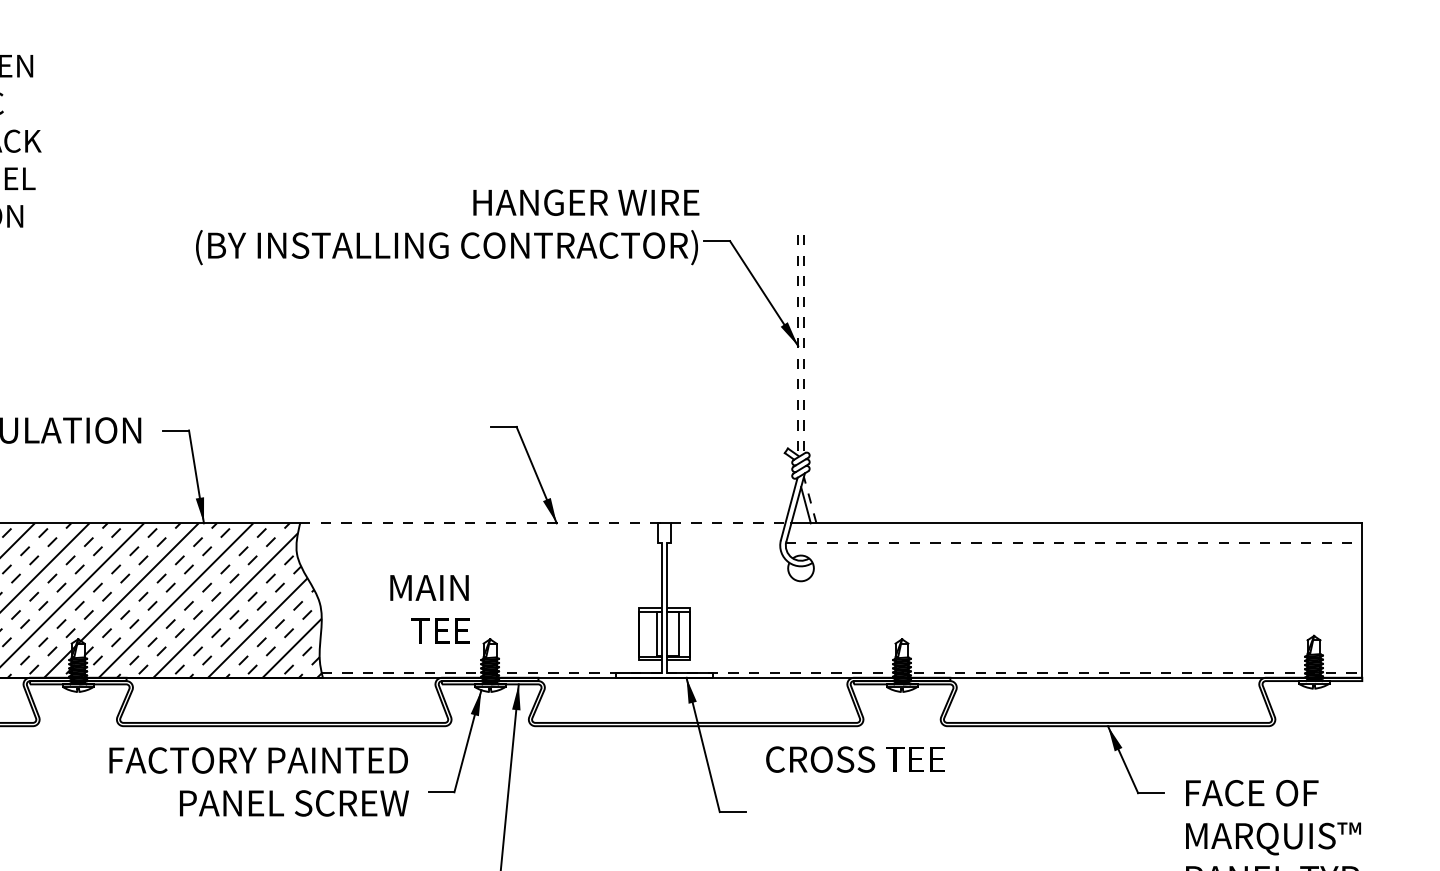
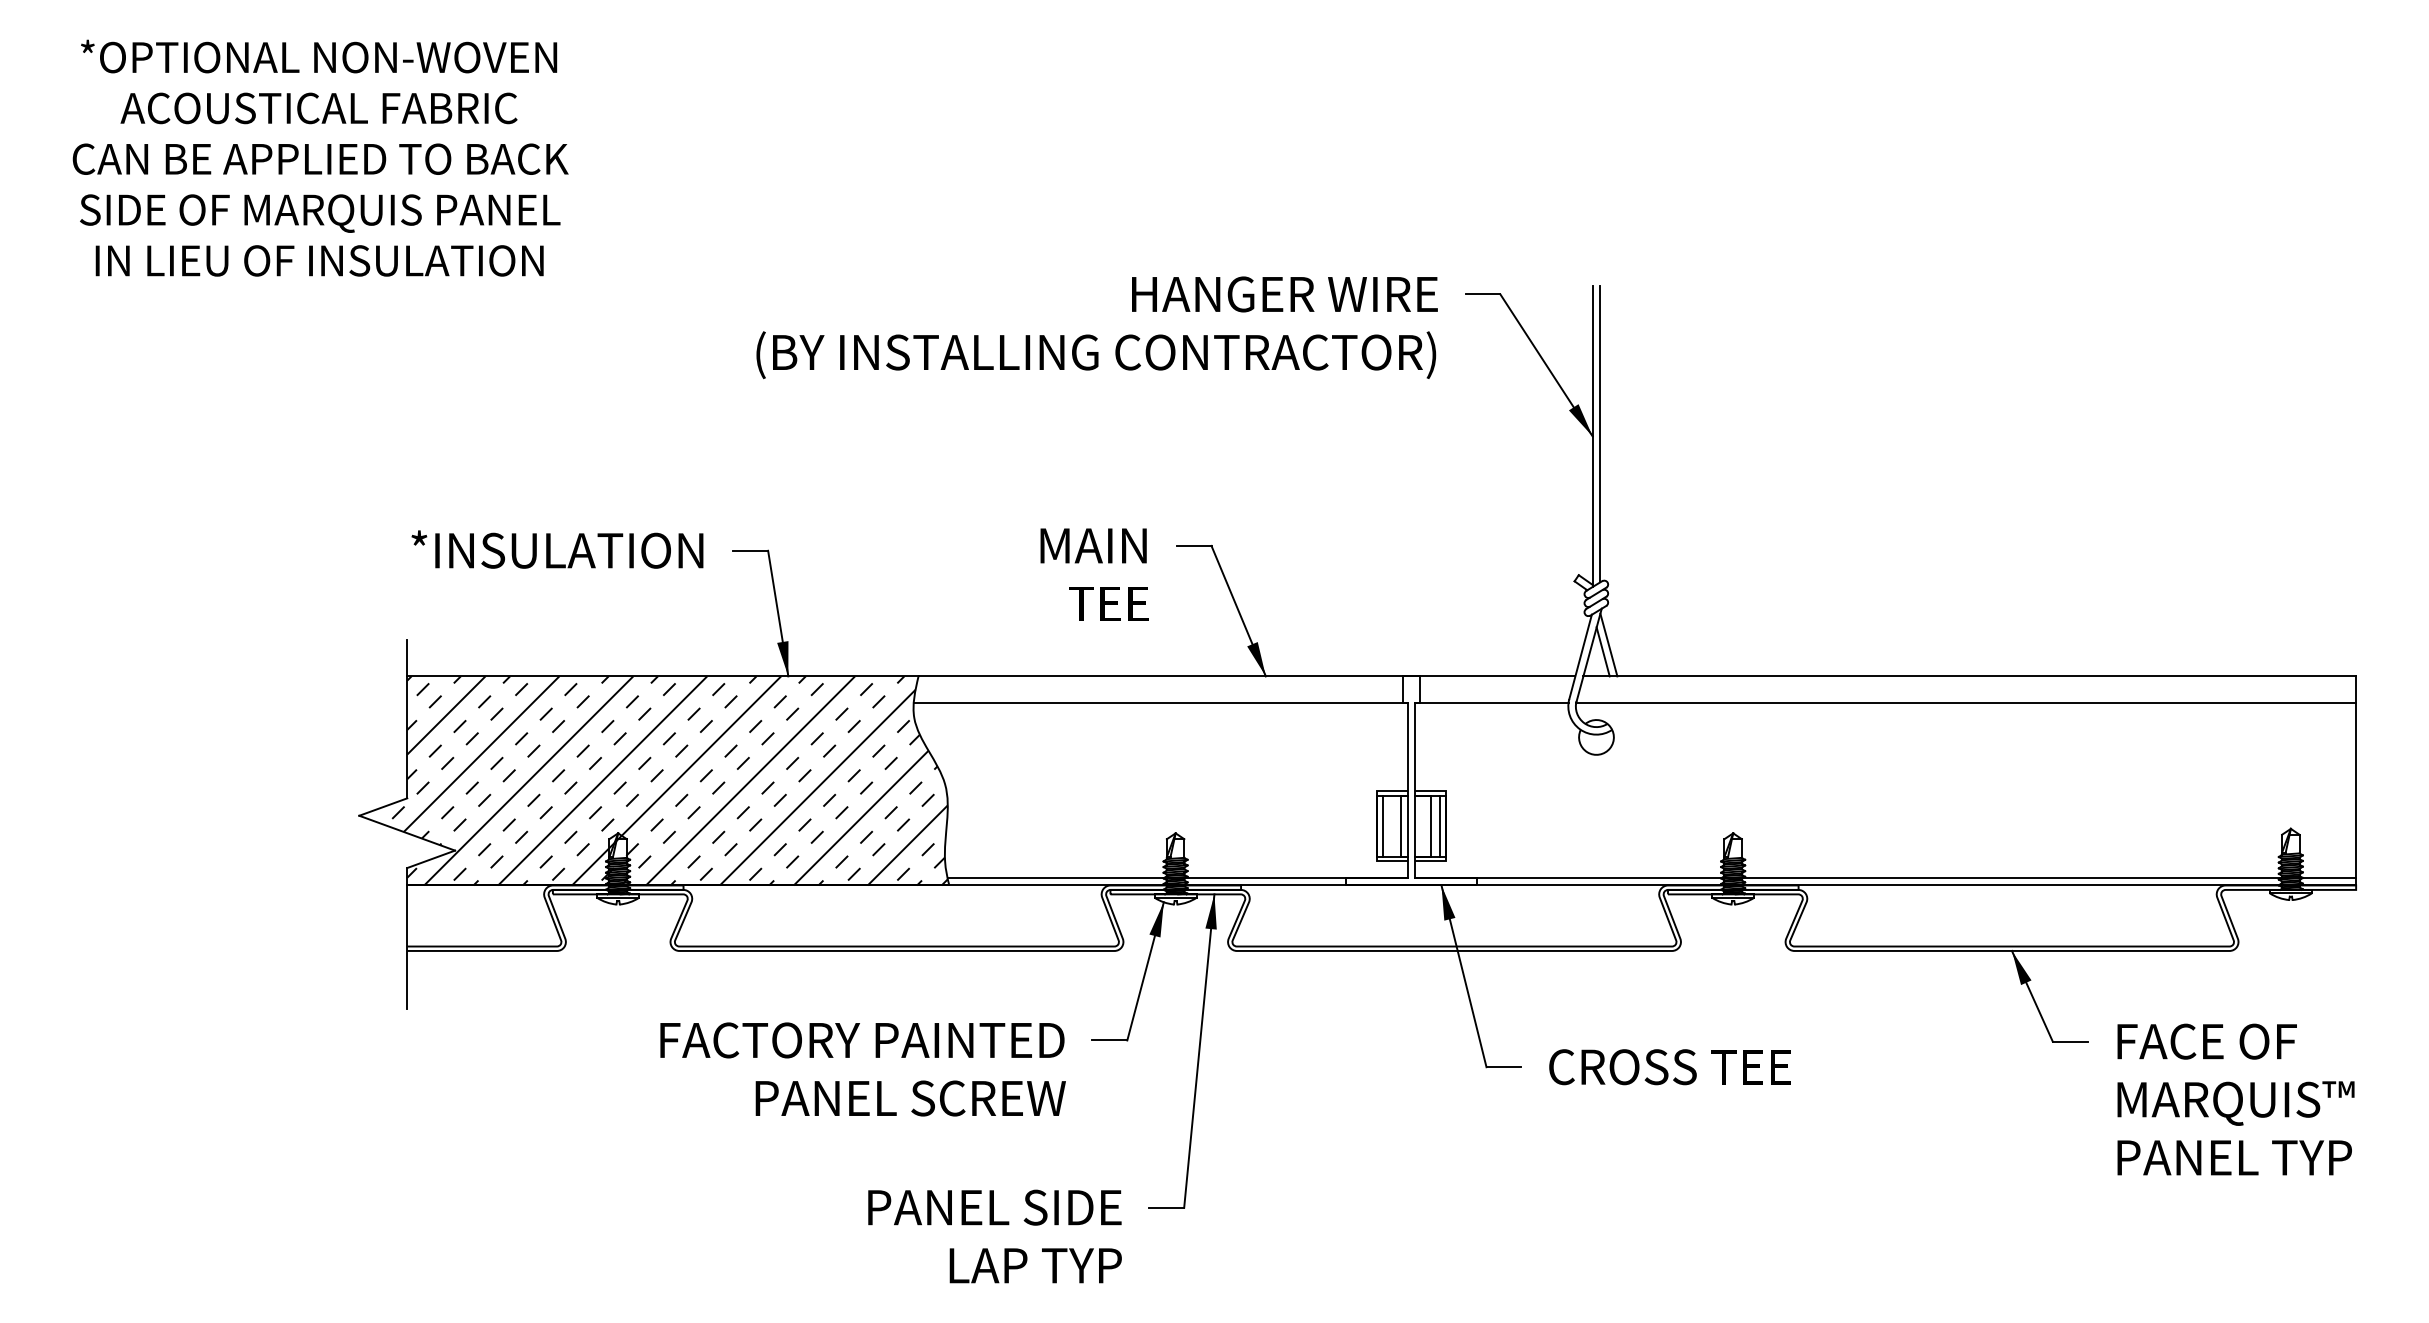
text: (447, 227) -> (1096, 327), moved
line: (804, 344) -> (1600, 434), dashed -> solid
line: (798, 346) -> (1592, 437), dashed -> solid
line: (809, 499) -> (1608, 644), dashed -> solid
line: (543, 523) -> (1247, 676), dashed -> solid
line: (478, 542) -> (1160, 702), added
line: (723, 542) -> (1491, 702), added
line: (1074, 542) -> (1966, 702), dashed -> solid
text: (430, 609) -> (1094, 574), moved
line: (642, 633) -> (1382, 825), added
line: (685, 633) -> (1440, 825), added
line: (492, 672) -> (1178, 878), dashed -> solid
line: (1014, 672) -> (1885, 878), dashed -> solid
text: (854, 759) -> (1669, 1067), moved
text: (258, 781) -> (862, 1069), moved

